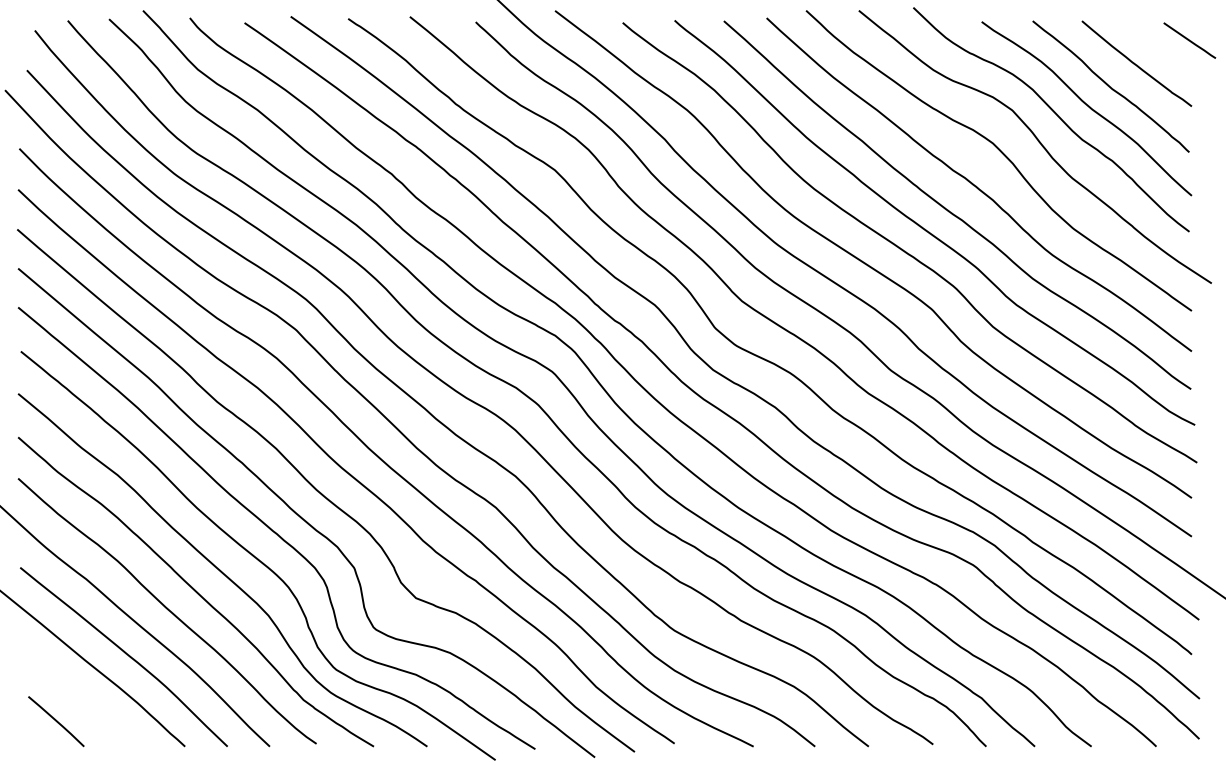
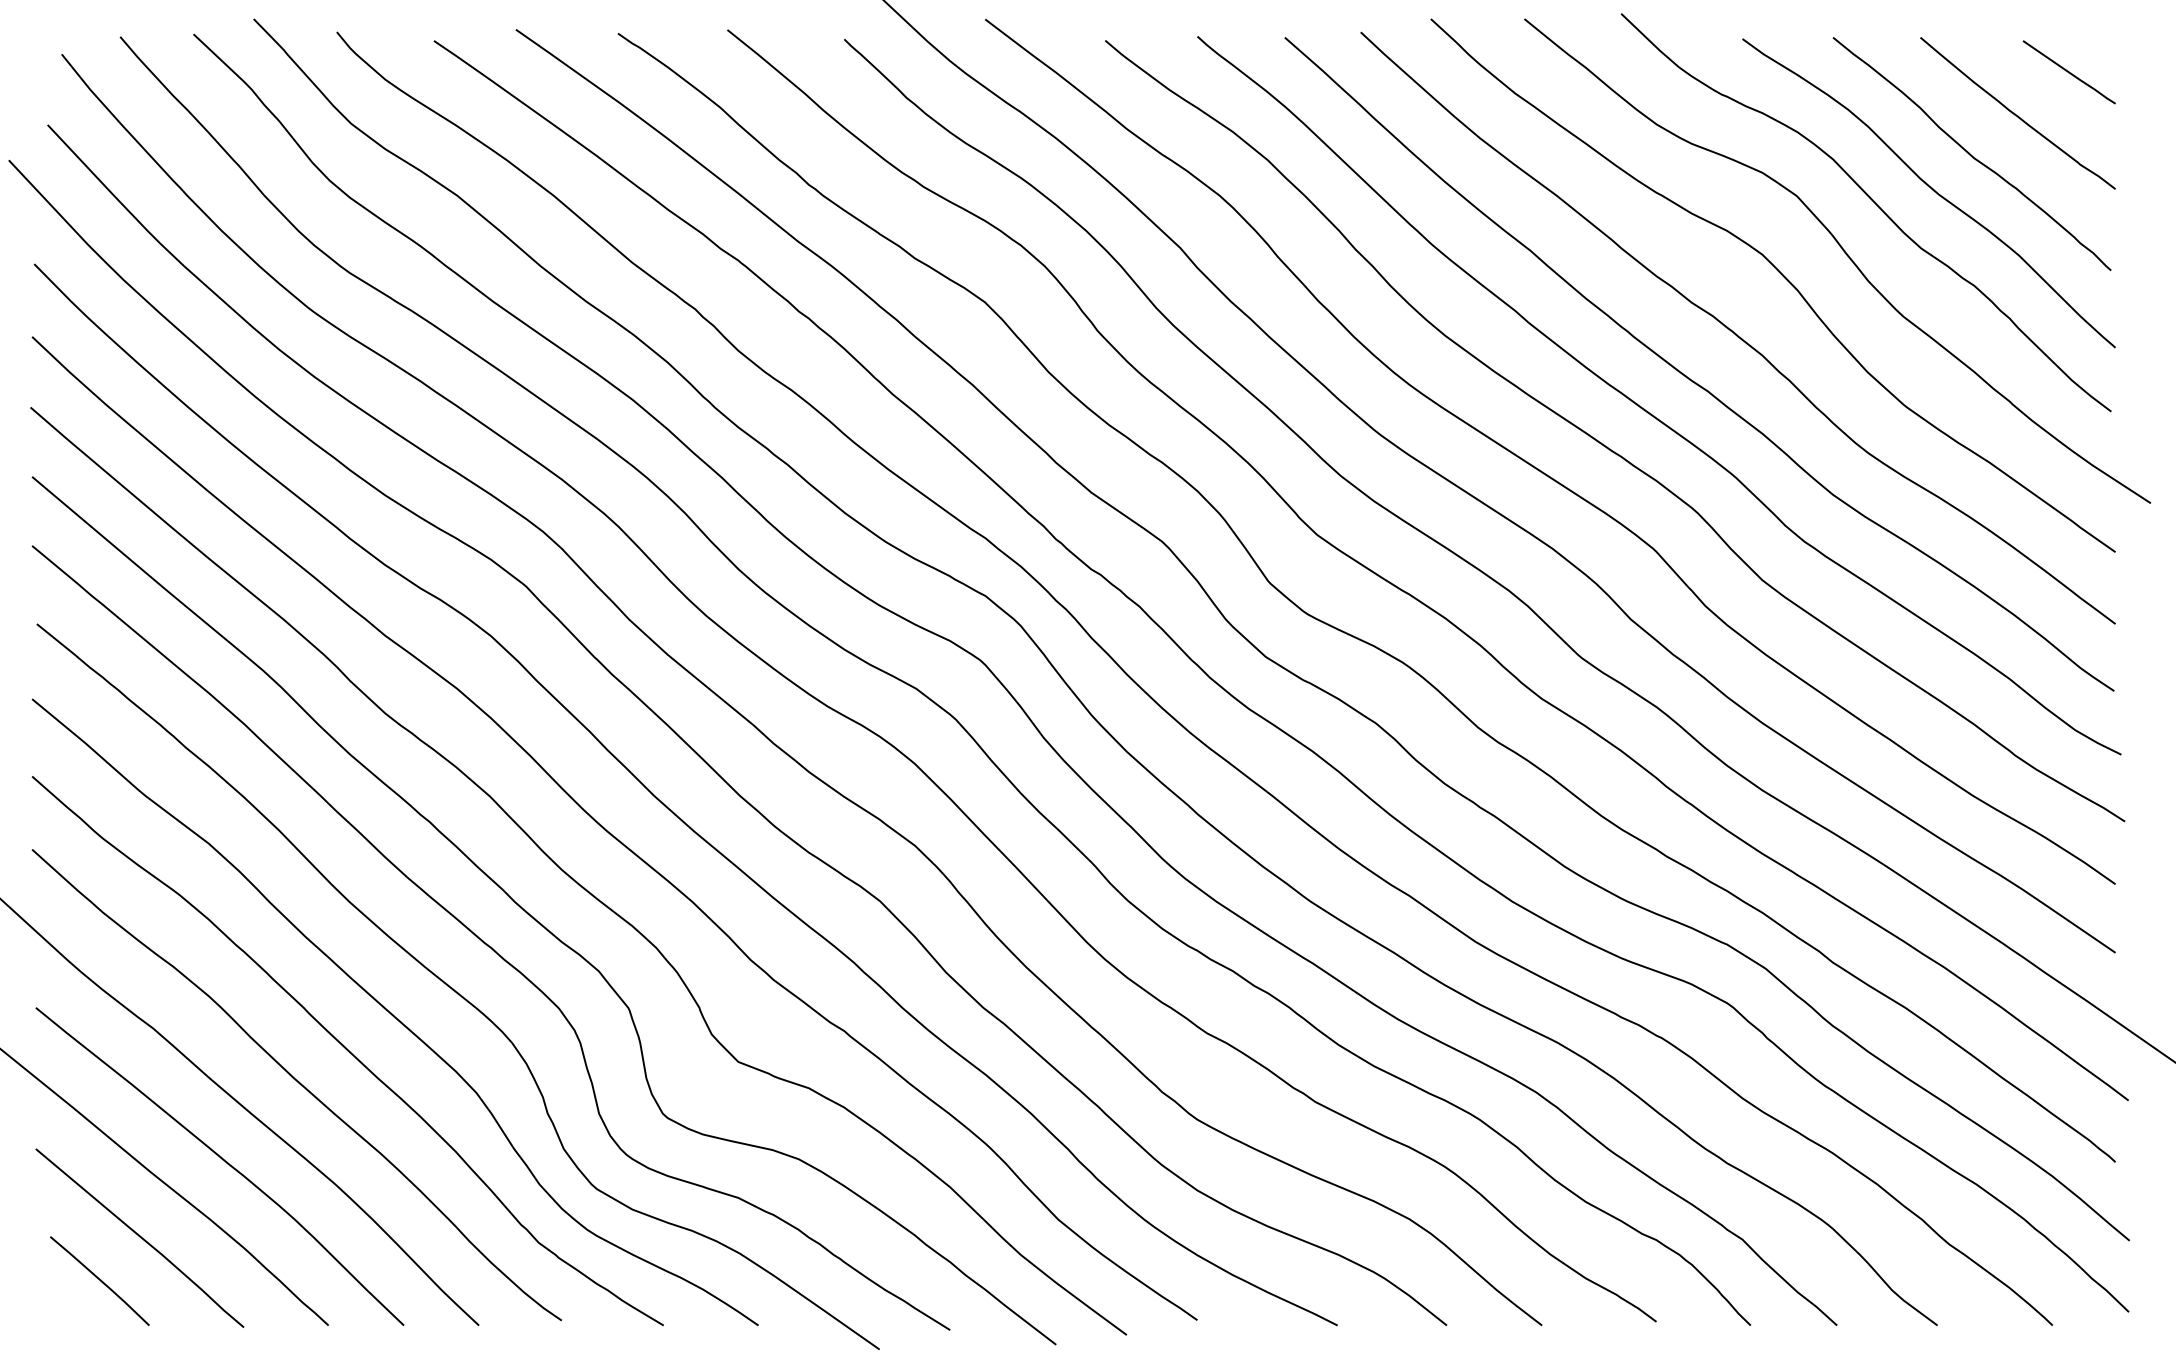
line: (1189, 40) -> (2068, 72), moved
curve: (78, 697) -> (139, 1238), added

